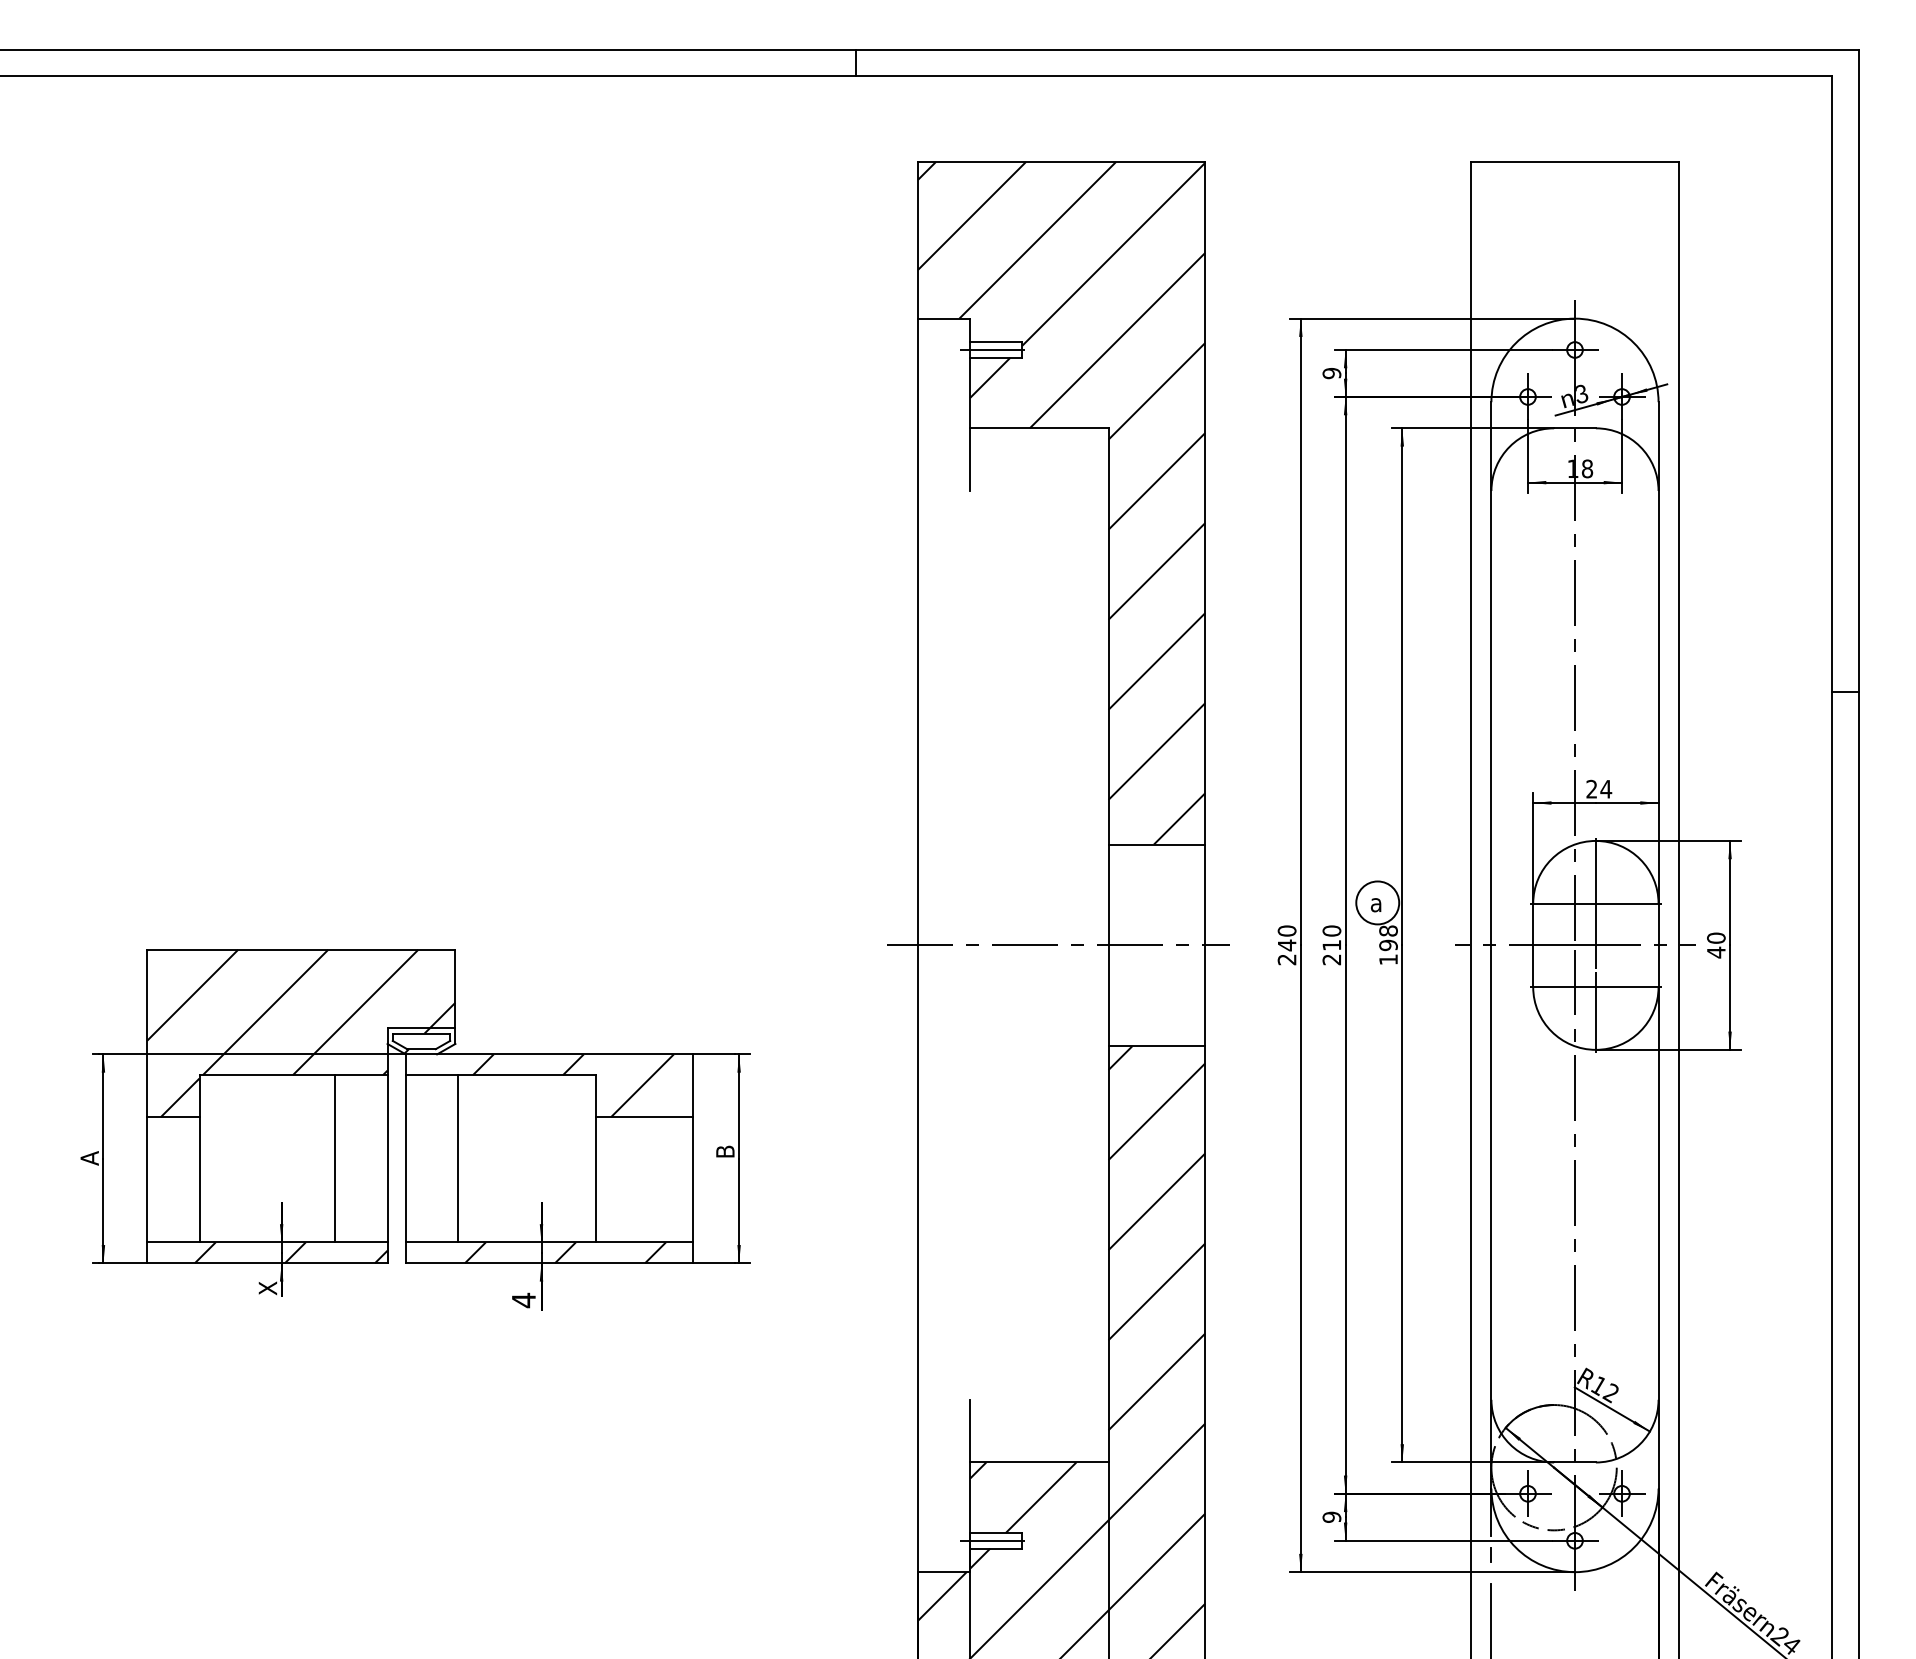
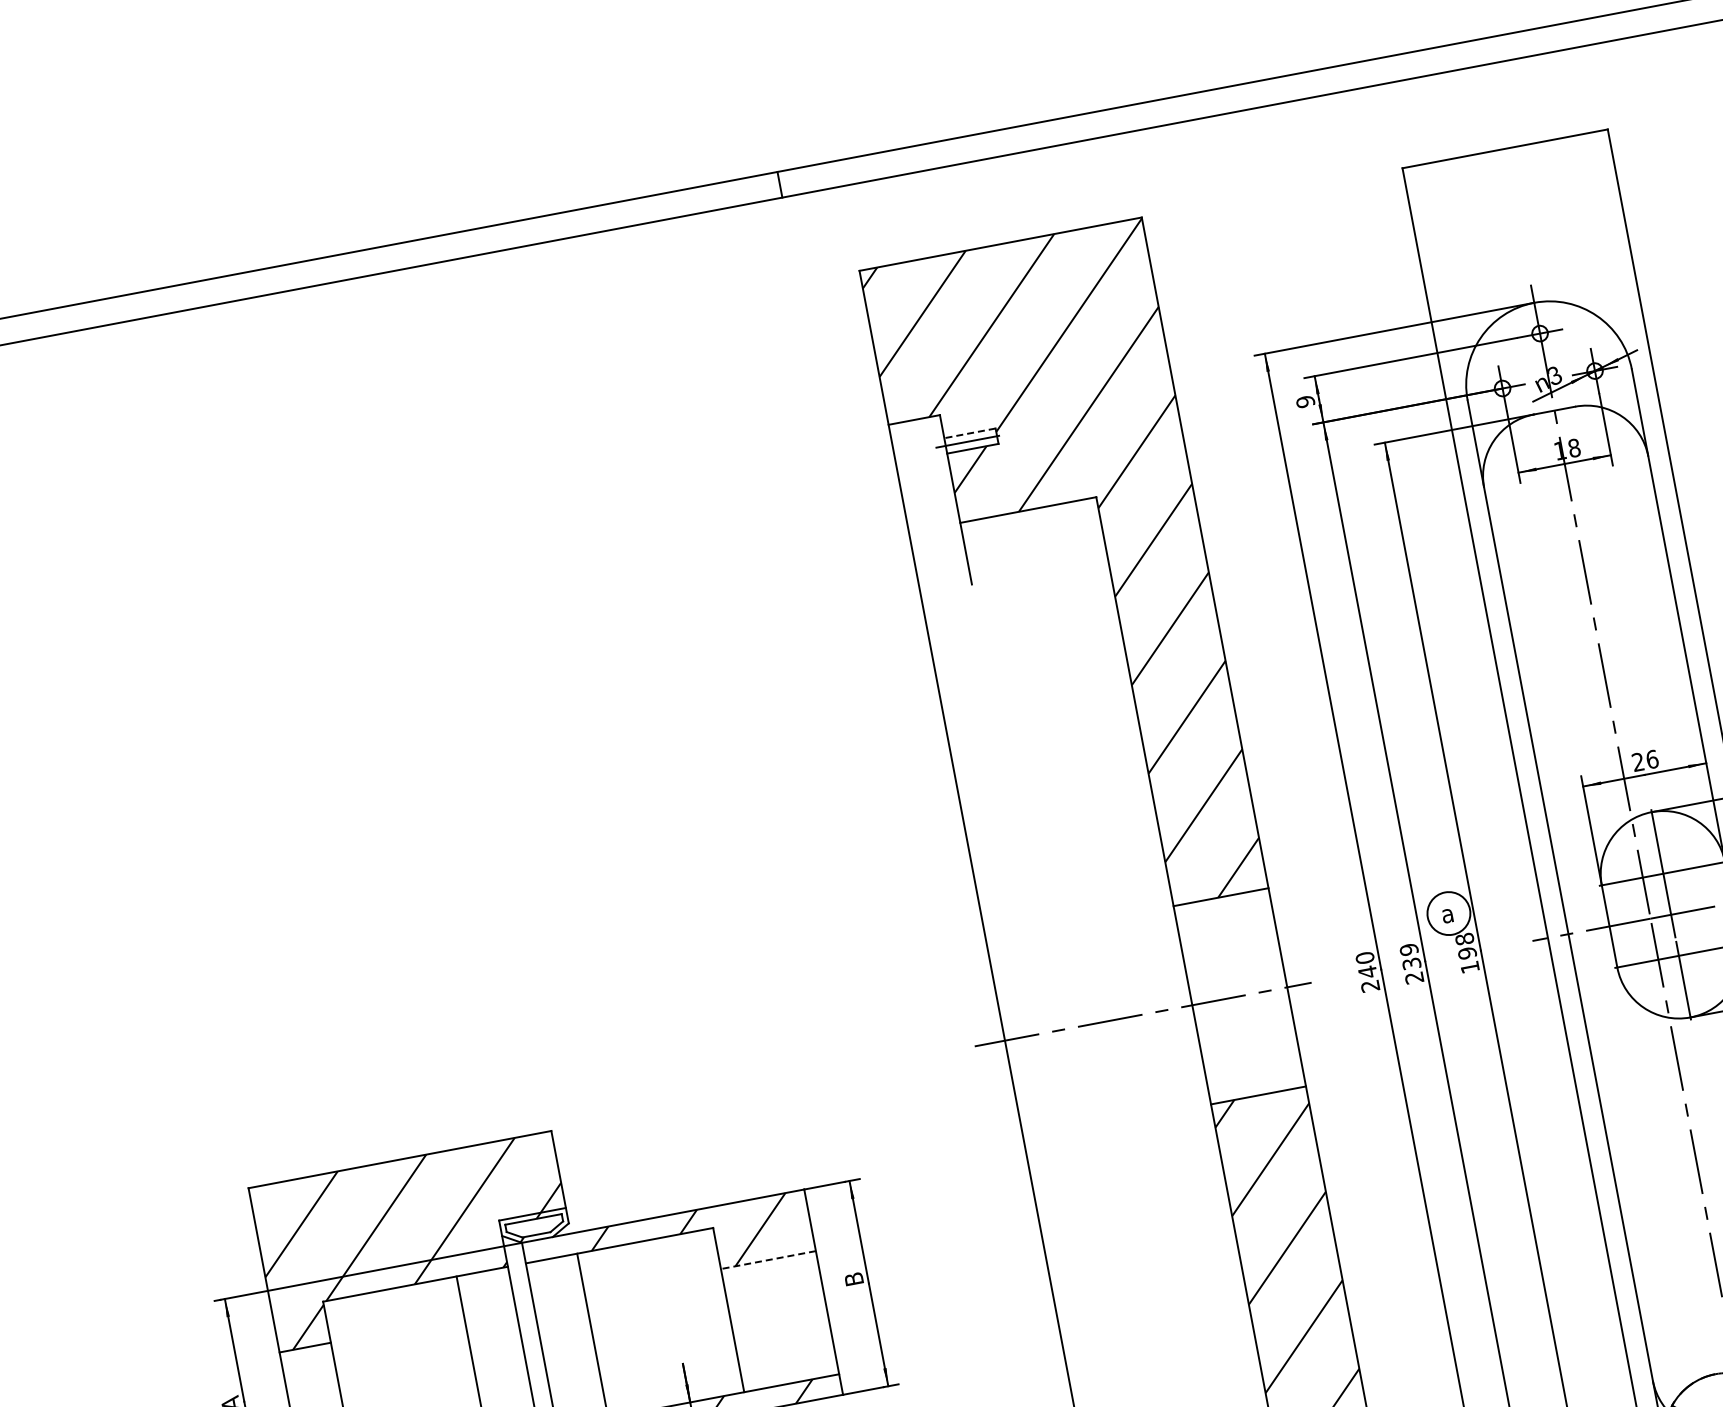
line: (995, 342) -> (969, 433), solid -> dashed
text: (1606, 788) -> (1652, 758), 24 -> 26
text: (1331, 937) -> (1409, 956), 210 -> 239
line: (644, 1117) -> (768, 1260), solid -> dashed

